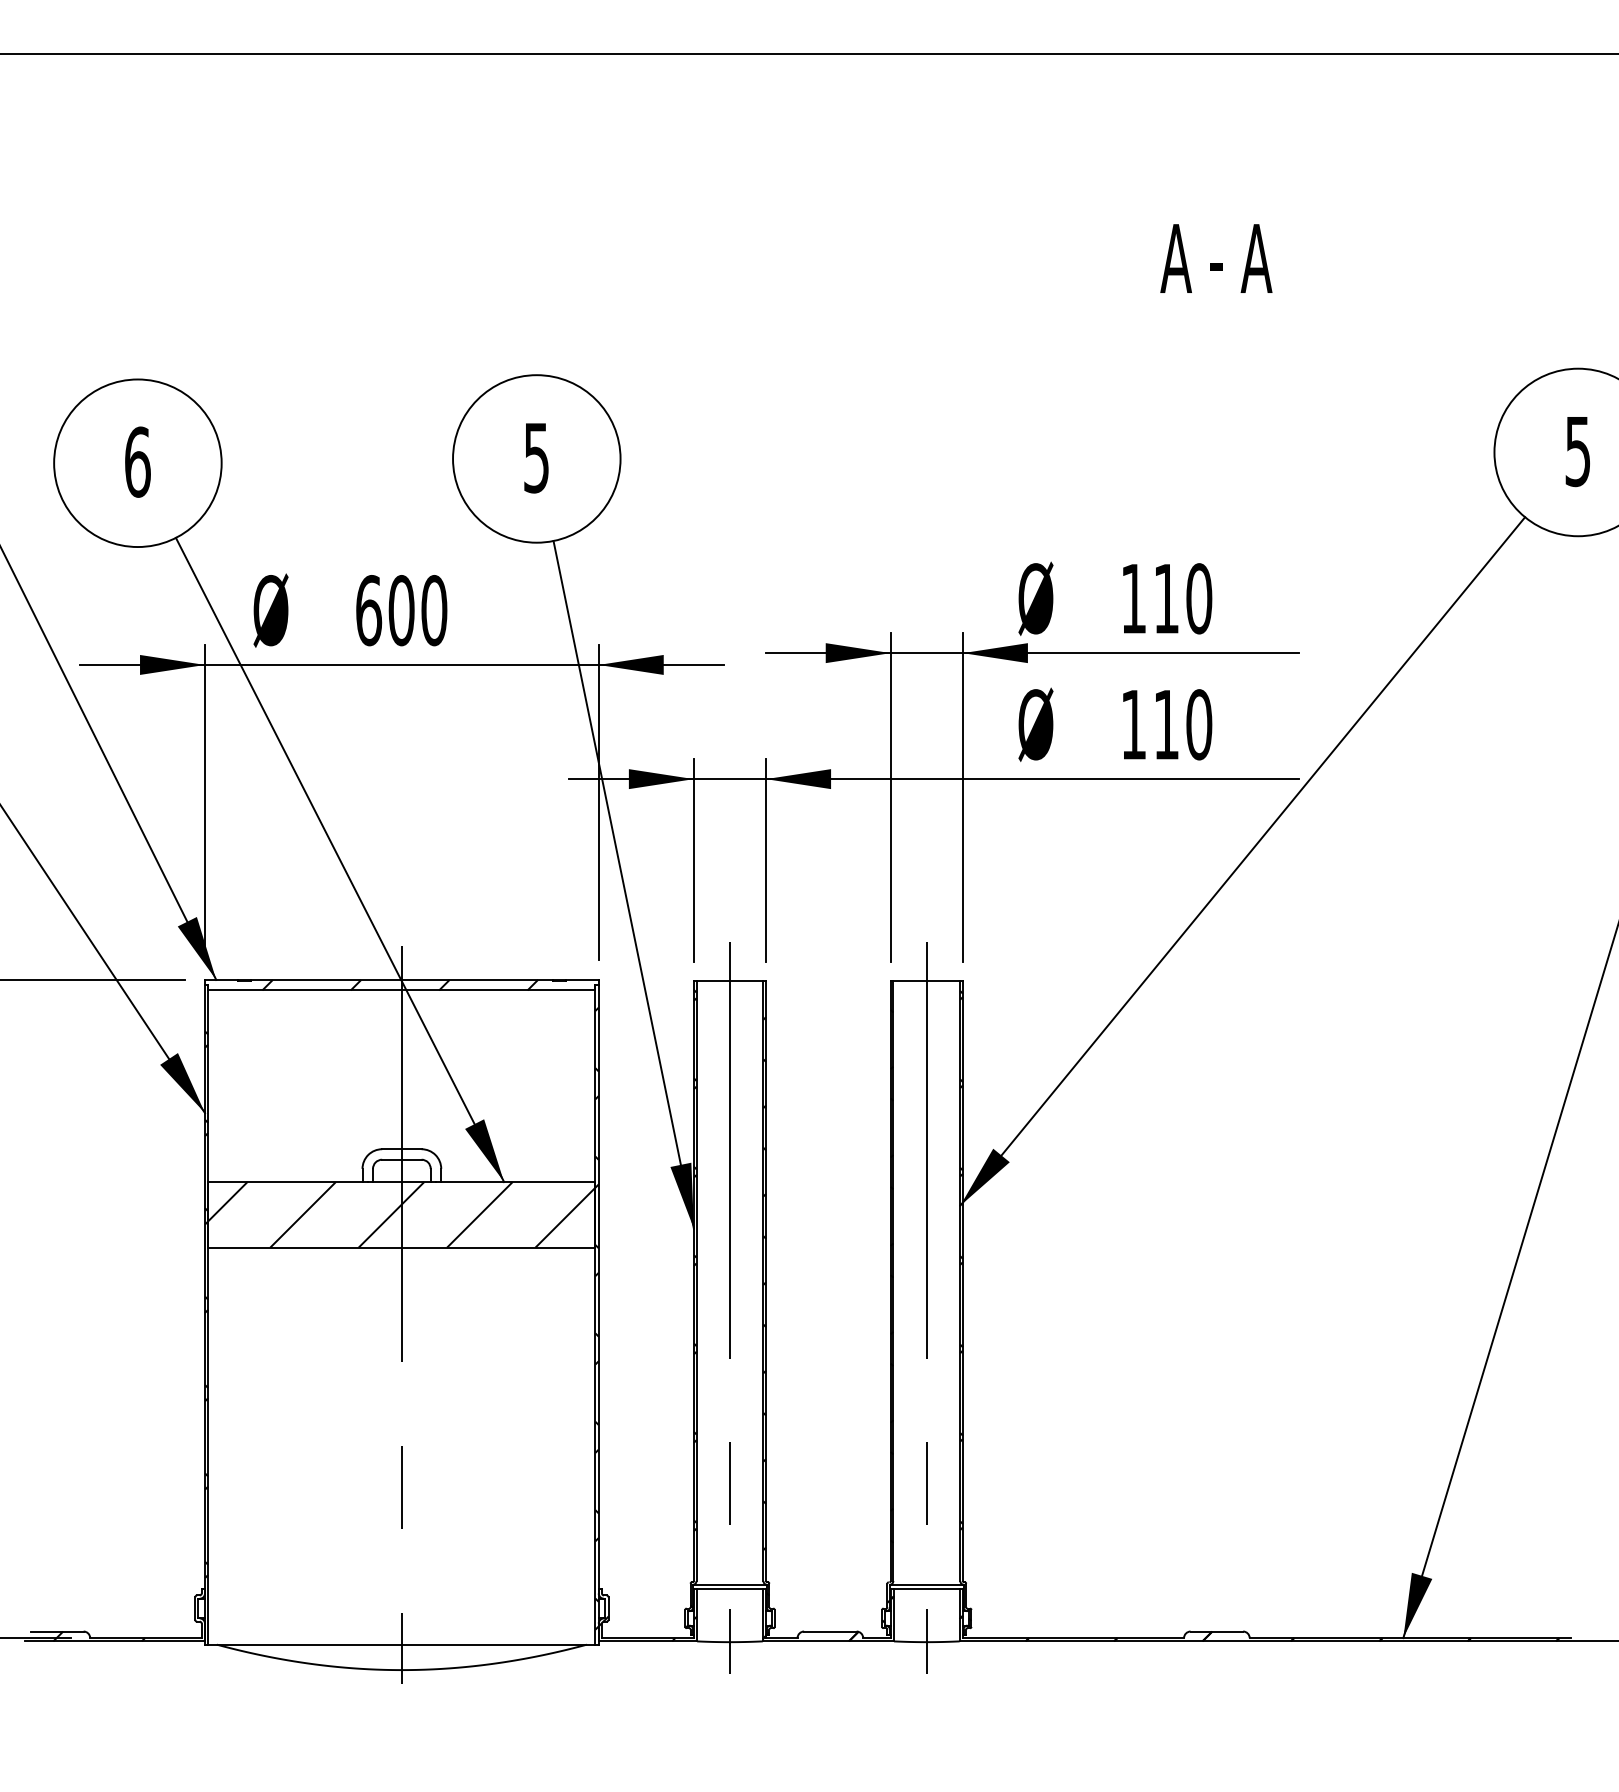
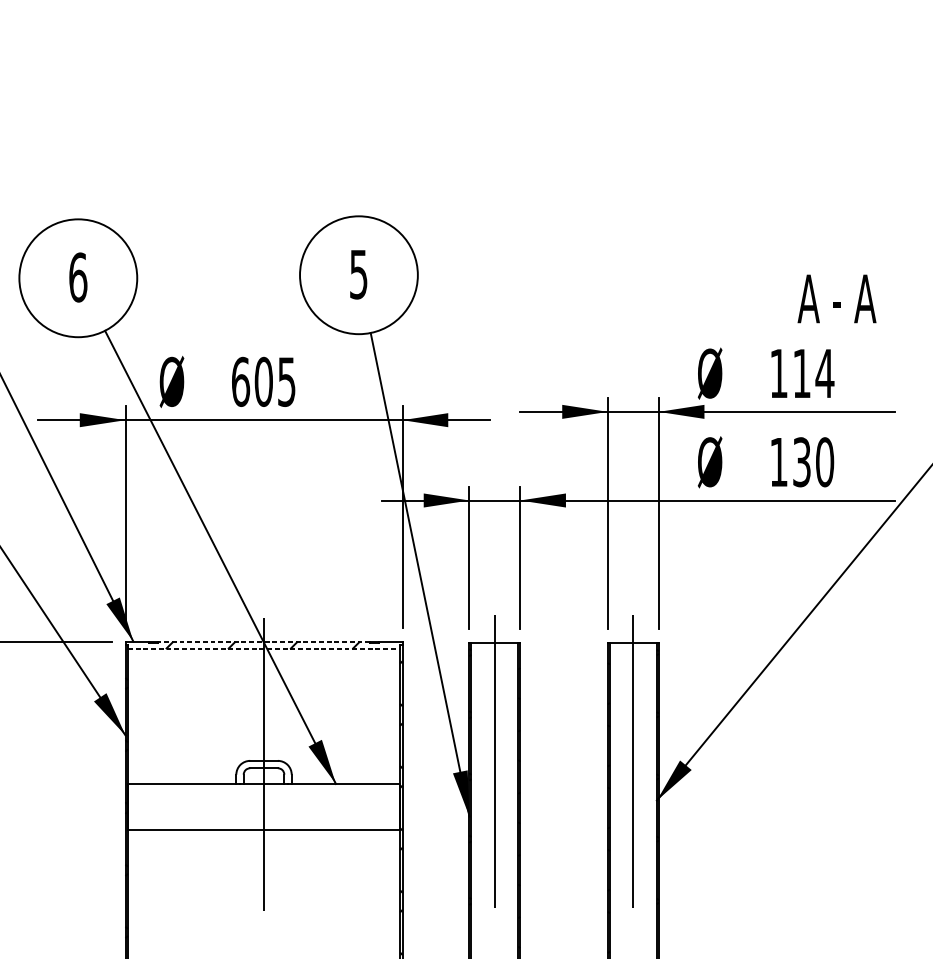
text: (1216, 258) -> (837, 298), moved
text: (1198, 598) -> (824, 373), 110 -> 114
text: (434, 610) -> (286, 381), 600 -> 605
text: (1166, 724) -> (801, 462), 110 -> 130
line: (401, 979) -> (263, 641), solid -> dashed
line: (401, 990) -> (263, 649), solid -> dashed
hatch: (401, 1214) -> (263, 806), removed

